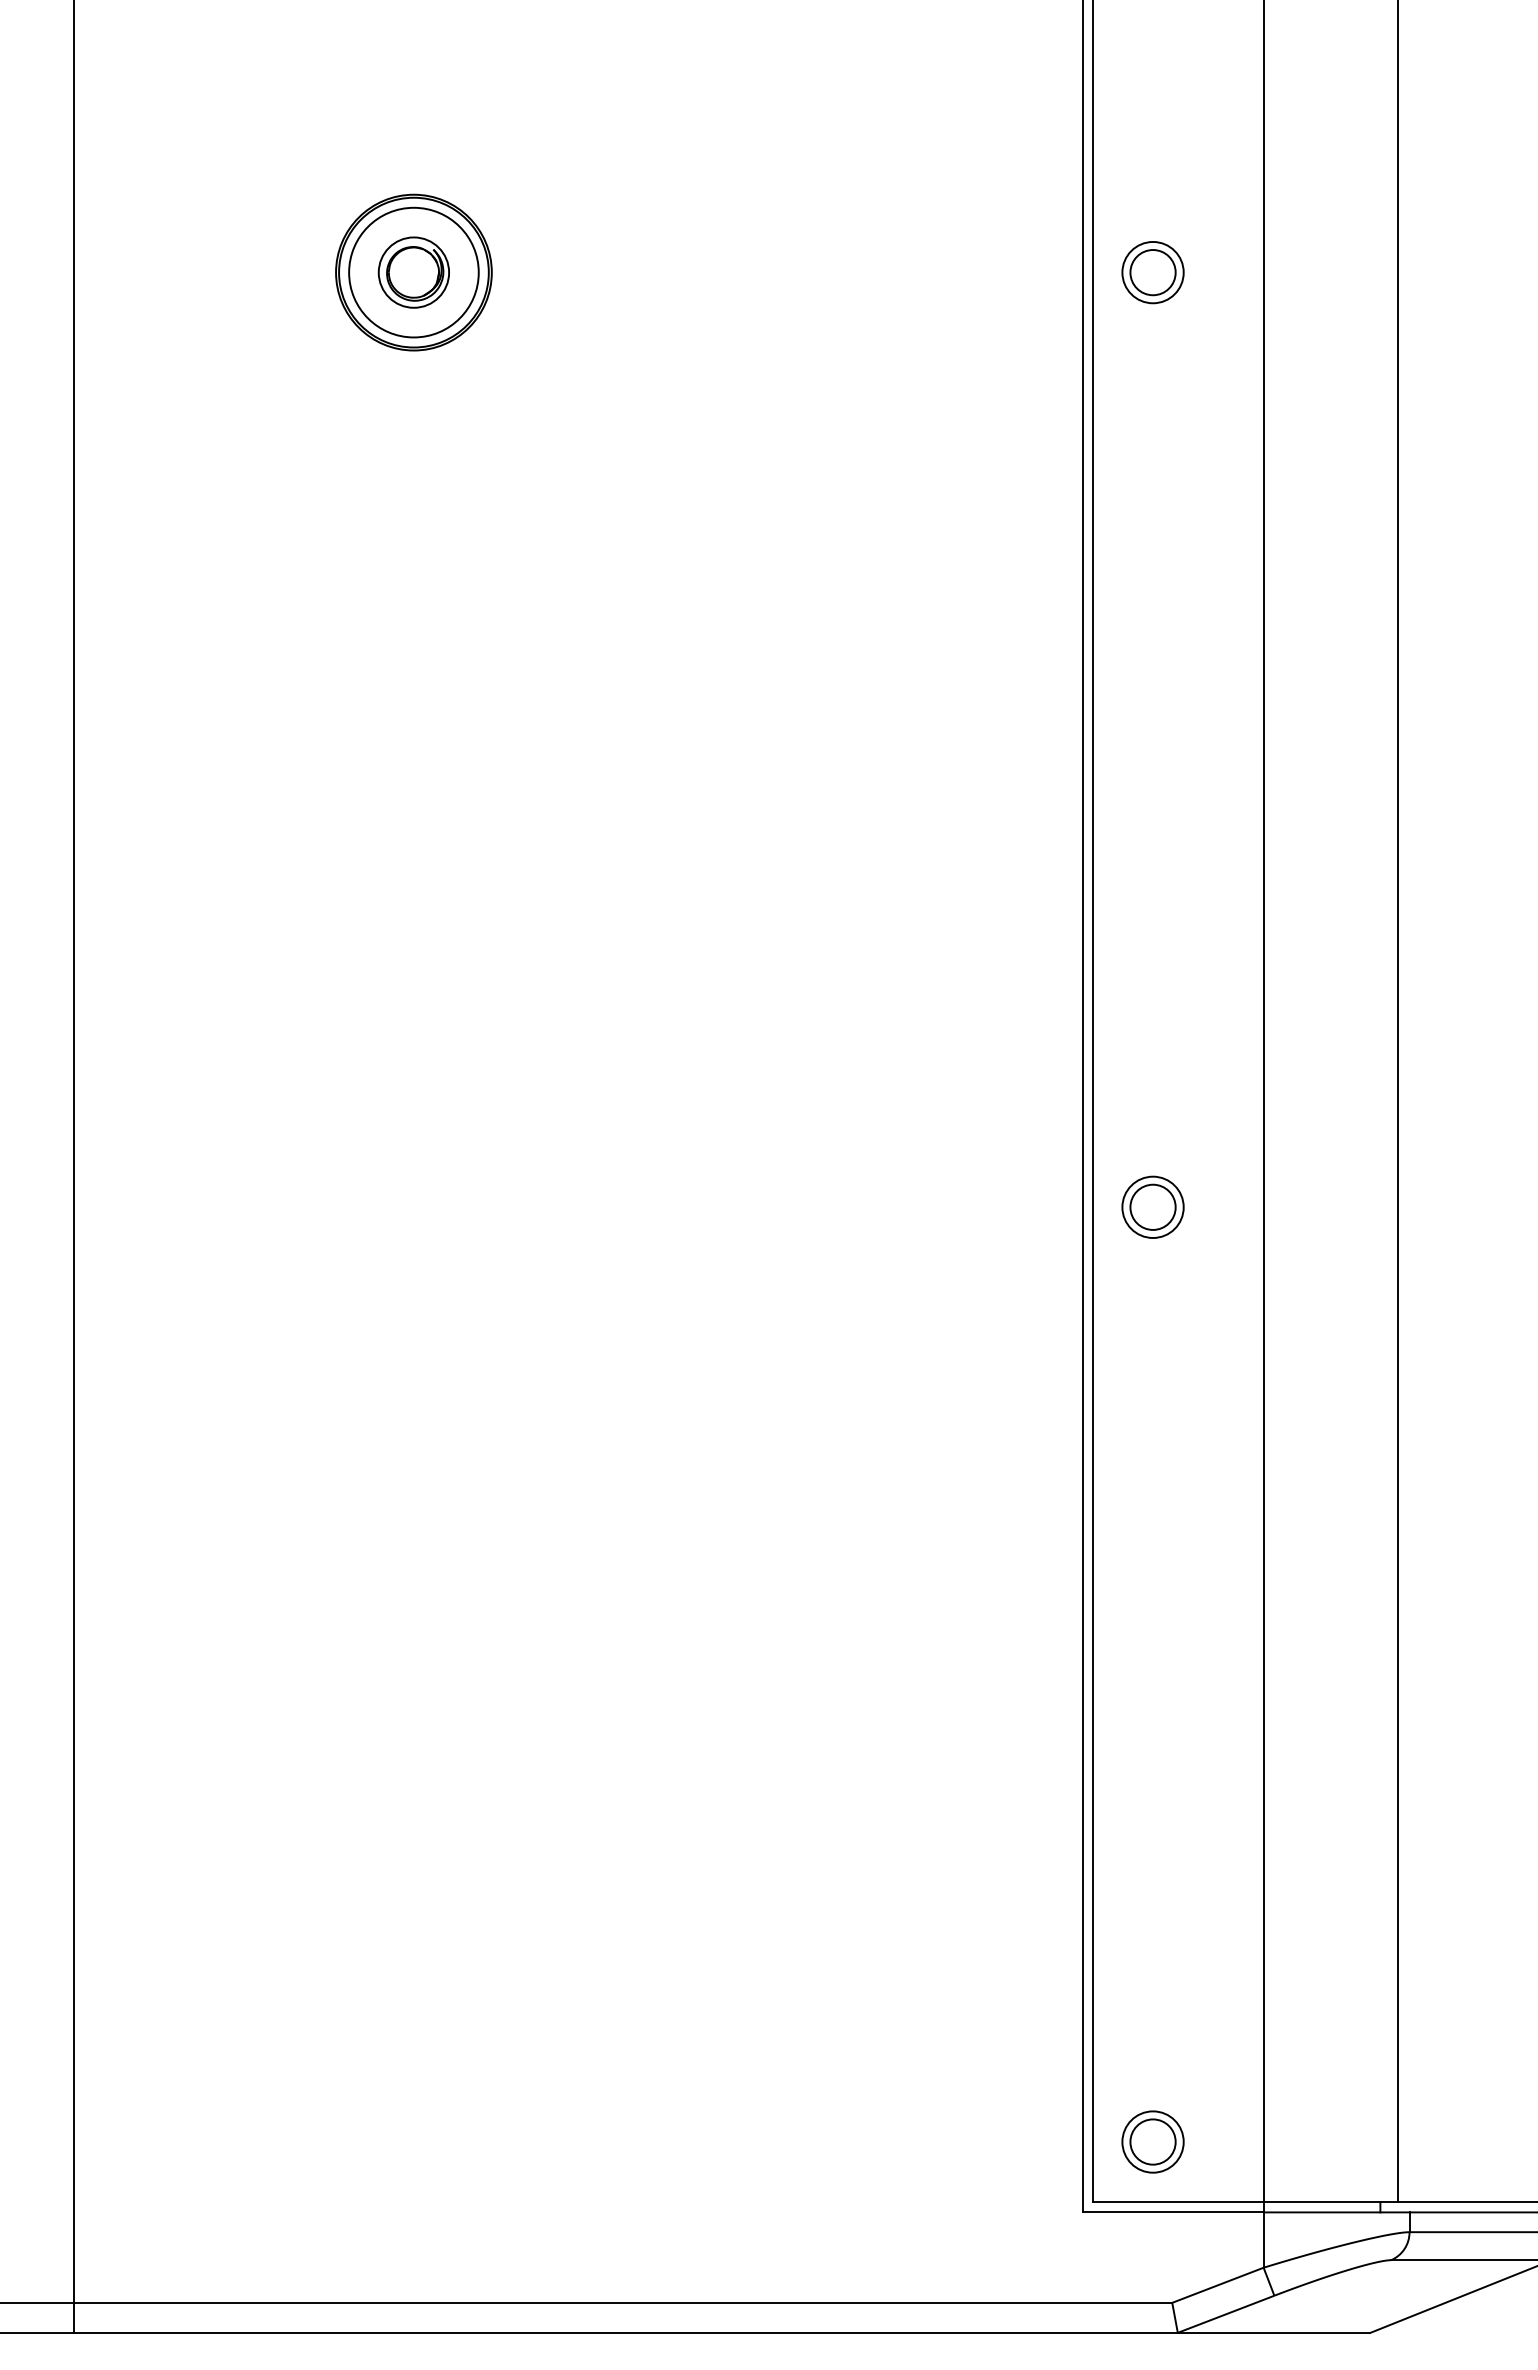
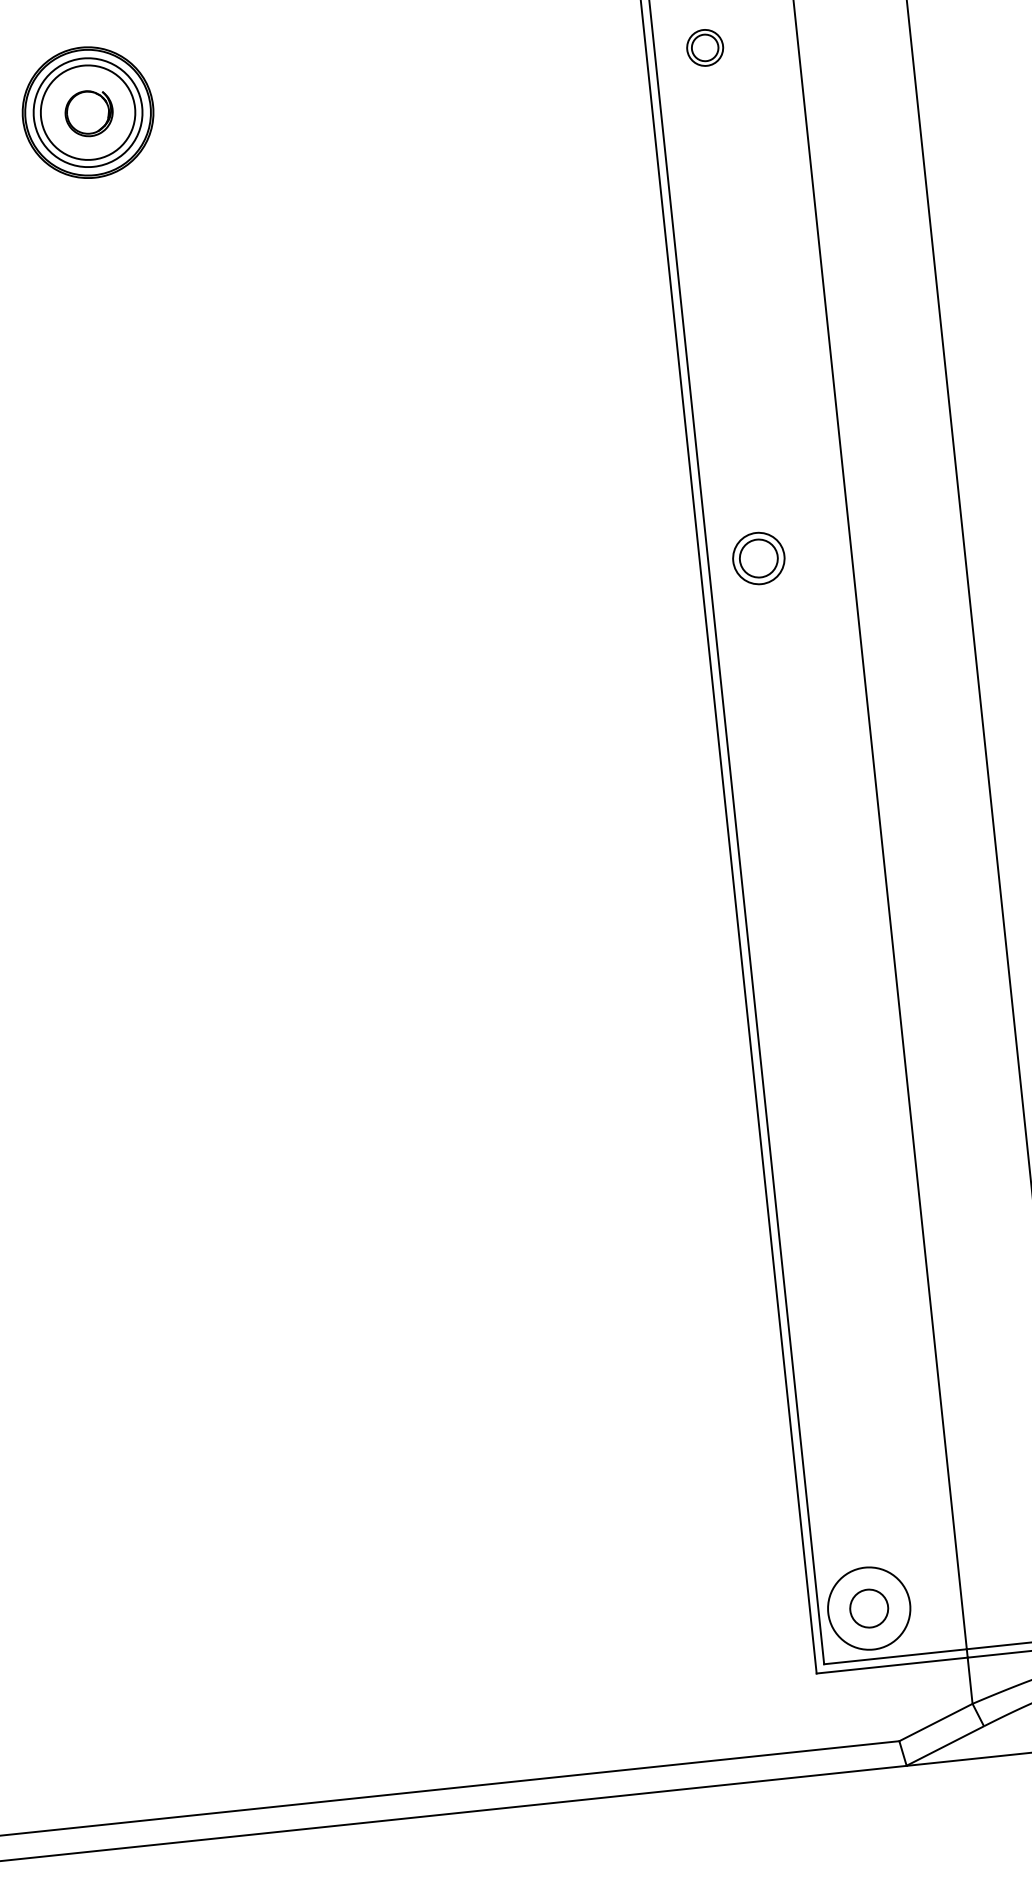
circle: (413, 272) -> (87, 112), size x1.6
part: (1152, 272) -> (704, 47), size x0.7
part: (1152, 1206) -> (758, 557), moved
circle: (1152, 2141) -> (868, 1608), size x1.6

